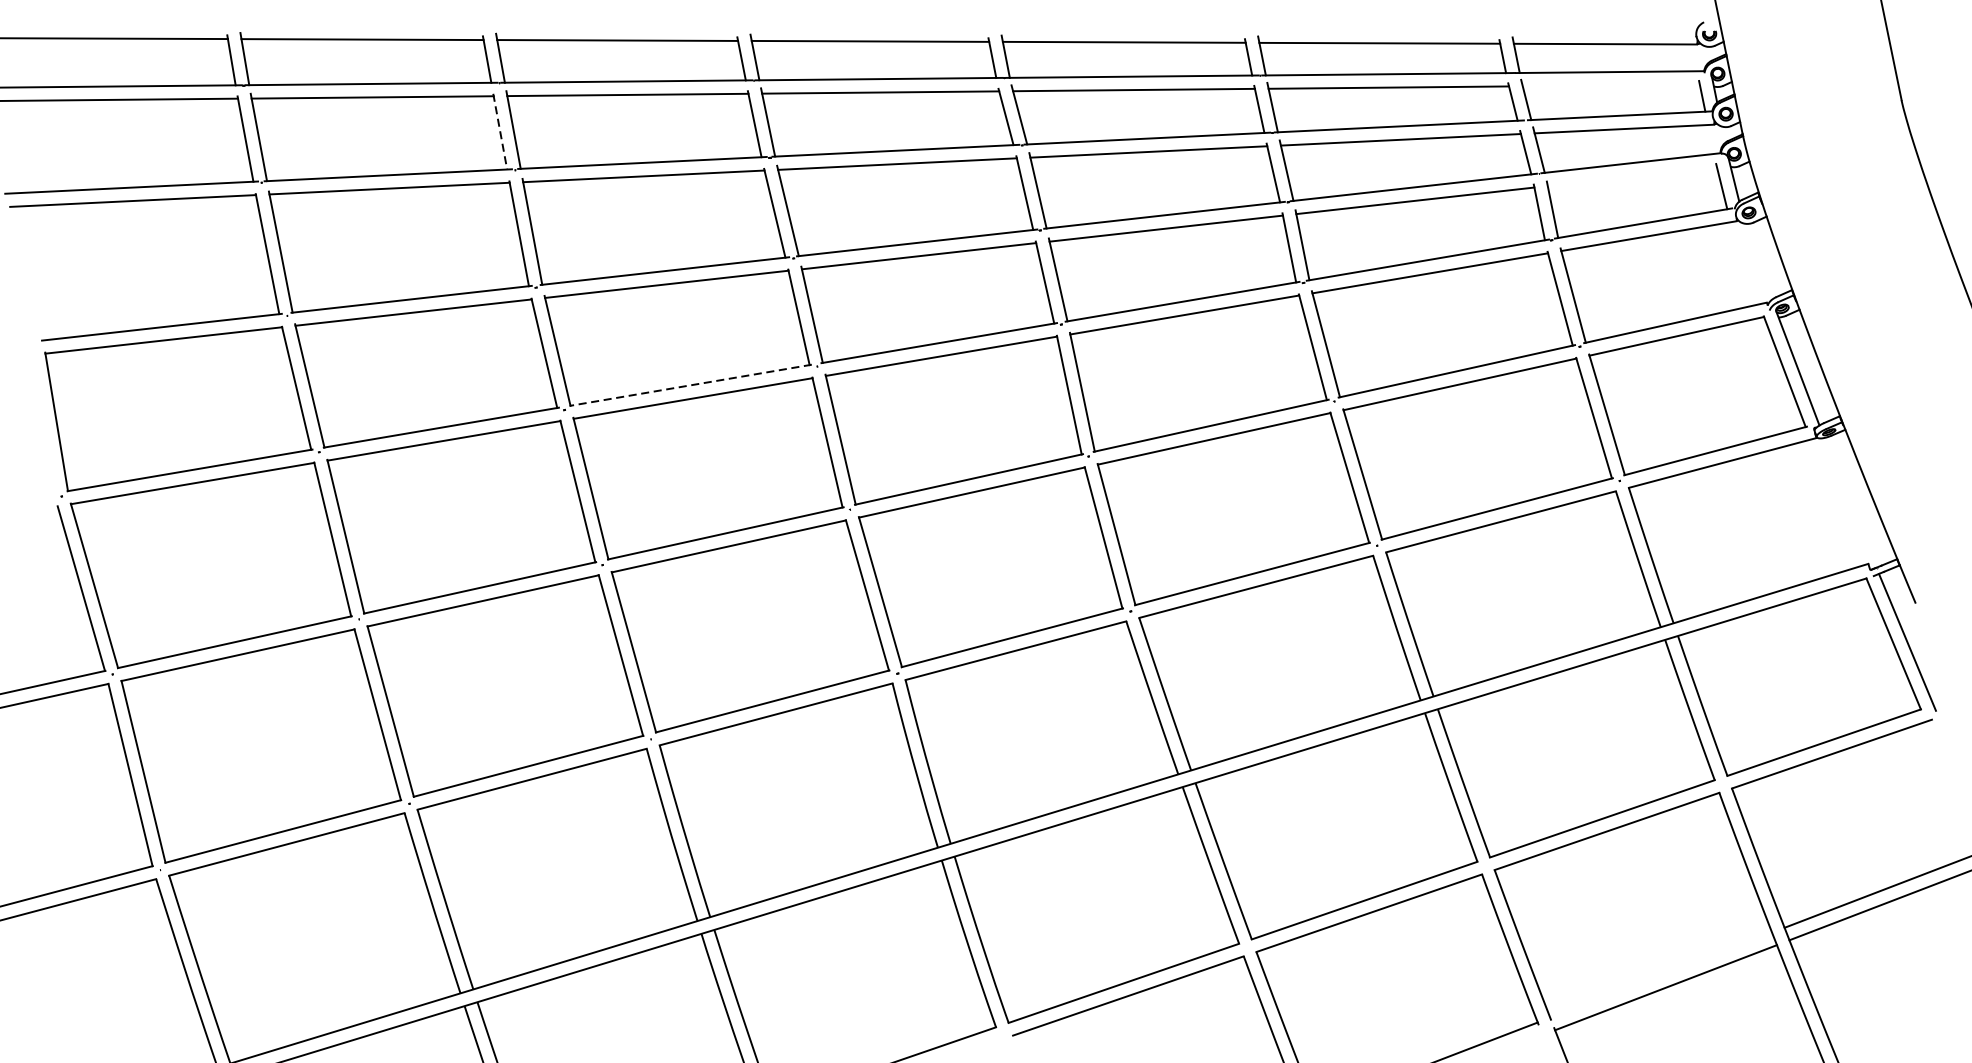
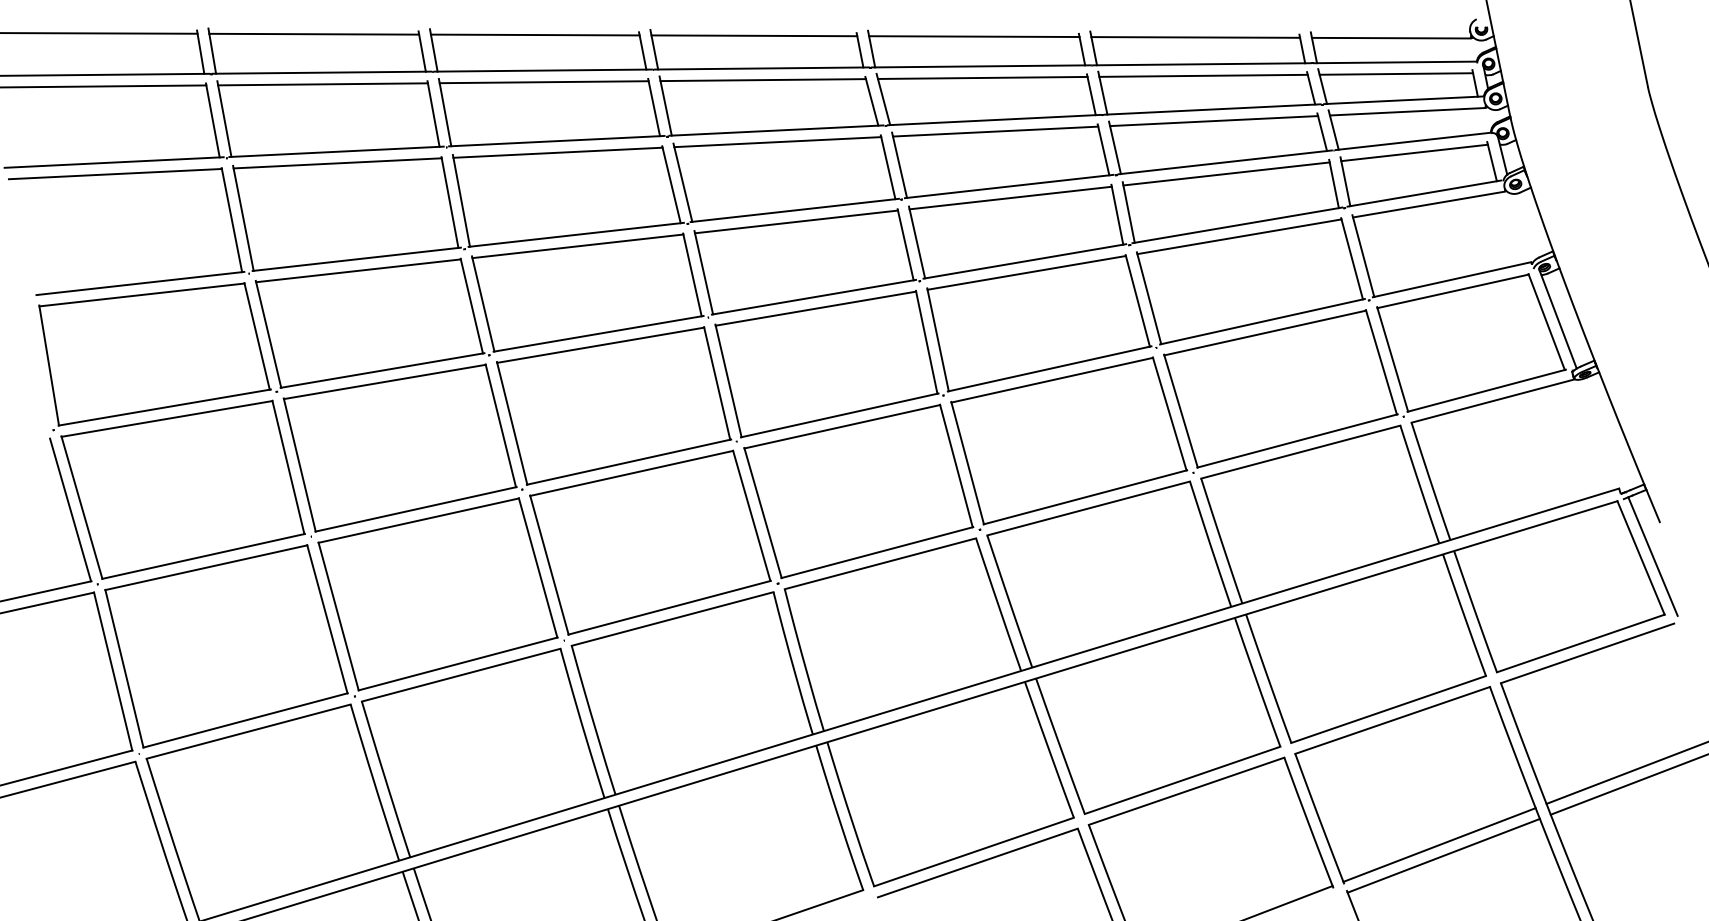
line: (1611, 84) -> (1396, 73), added
line: (500, 132) -> (433, 114), dashed -> solid
line: (1632, 176) -> (1414, 152), added
line: (690, 384) -> (598, 333), dashed -> solid
line: (1661, 974) -> (1439, 844), added

